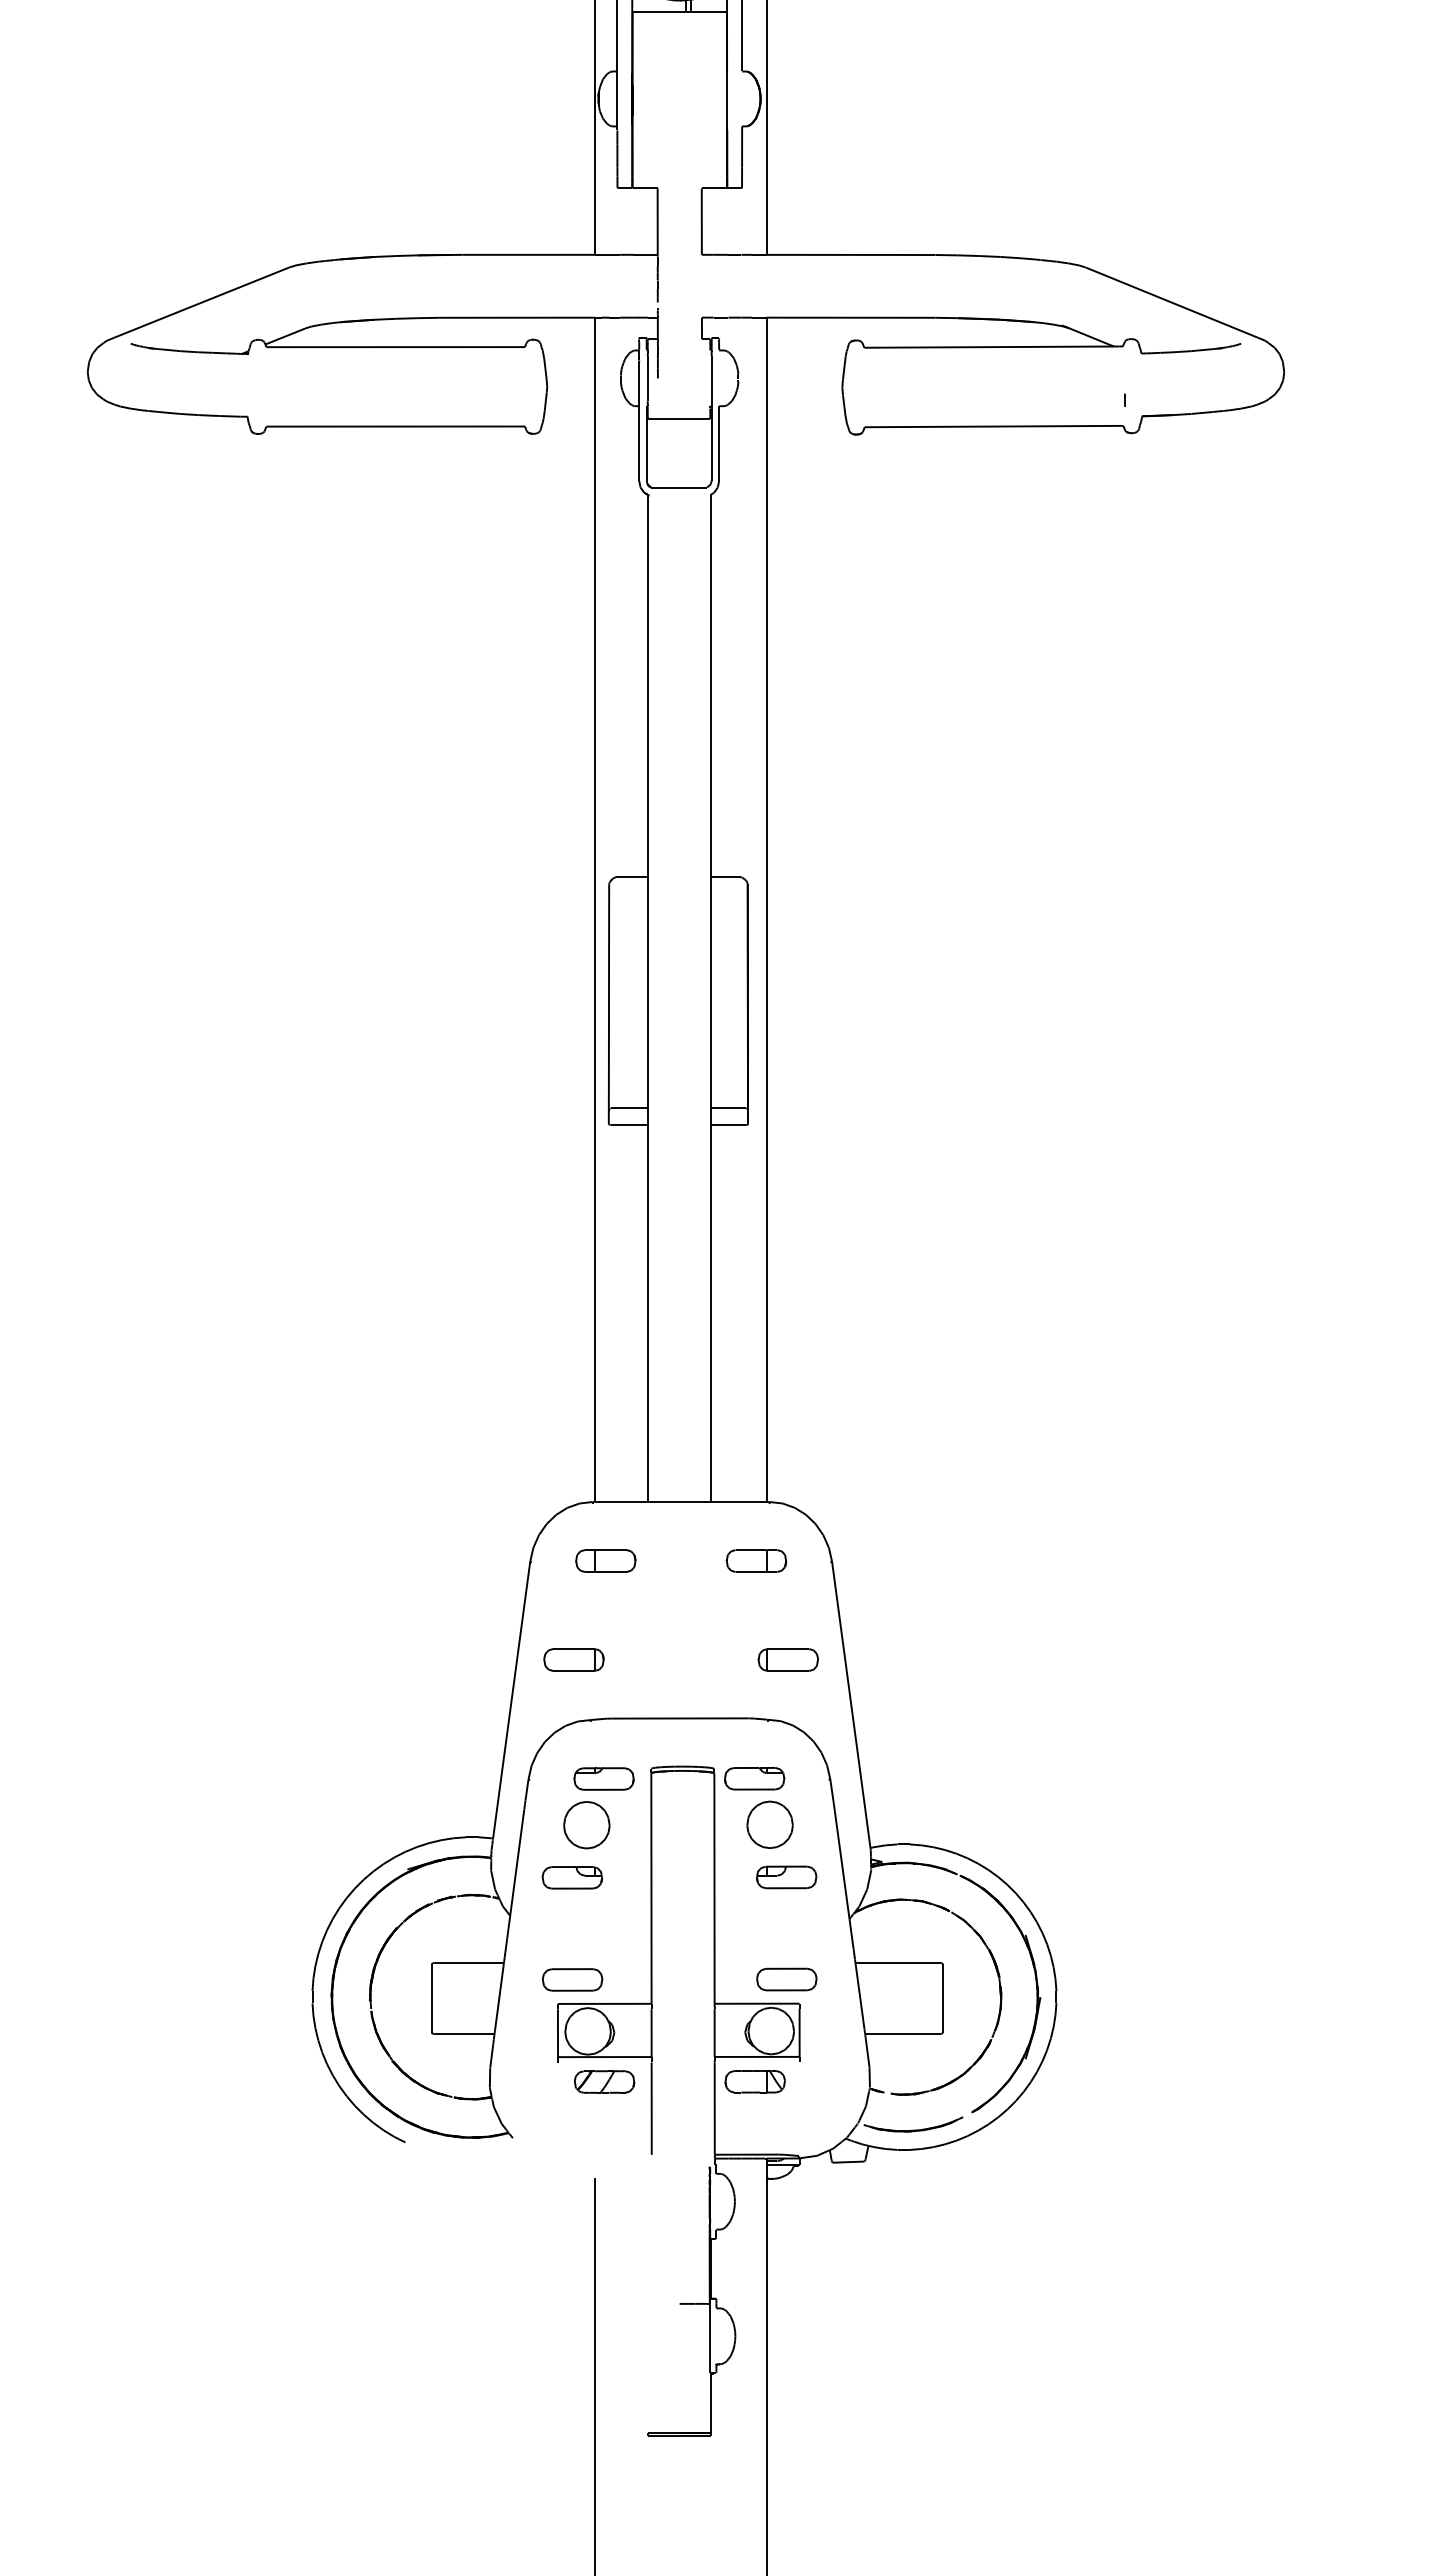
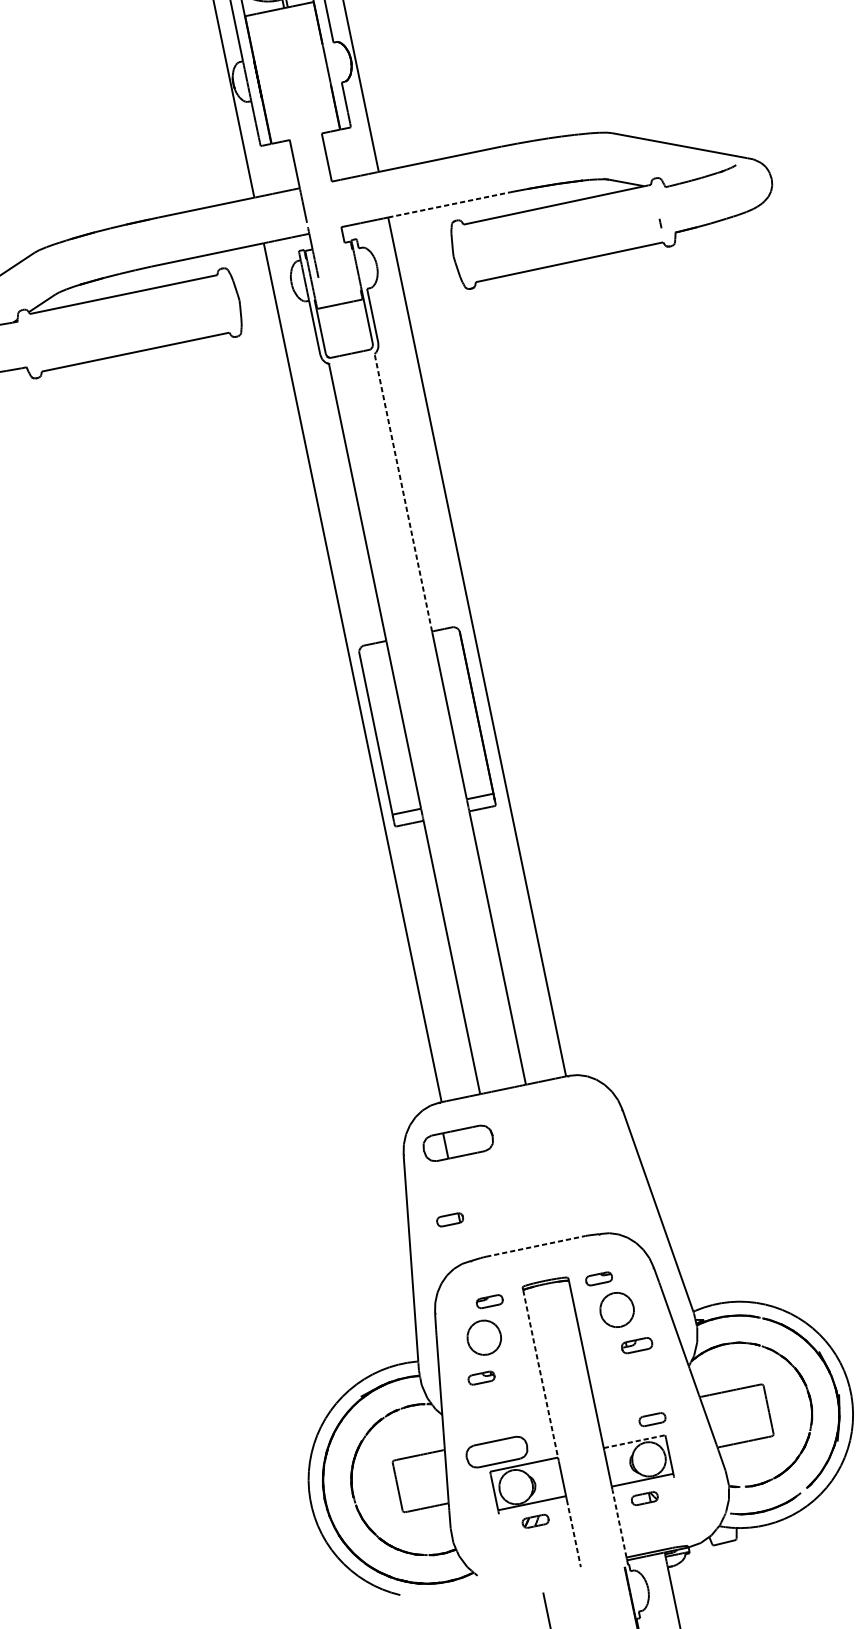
line: (851, 317) -> (449, 204), solid -> dashed
line: (711, 685) -> (403, 492), solid -> dashed
part: (605, 1560) -> (458, 1142), size x1.6
part: (756, 1560) -> (567, 1120), removed
part: (573, 1659) -> (449, 1219), size x0.6
part: (787, 1659) -> (604, 1187), removed
line: (680, 1718) -> (536, 1246), solid -> dashed
part: (603, 1778) -> (489, 1301), size x0.6
part: (754, 1778) -> (598, 1278), size x0.6
part: (571, 1877) -> (481, 1377), size x0.6
part: (786, 1877) -> (636, 1345), size x0.7
line: (651, 1889) -> (540, 1374), solid -> dashed
part: (572, 1979) -> (497, 1451), size x1.4
part: (786, 1979) -> (652, 1419), size x0.6
line: (757, 2003) -> (634, 1441), solid -> dashed
part: (604, 2081) -> (535, 1520), size x0.6
part: (754, 2081) -> (644, 1498), size x0.6
line: (714, 2108) -> (619, 1524), solid -> dashed
line: (651, 2109) -> (573, 1534), solid -> dashed

